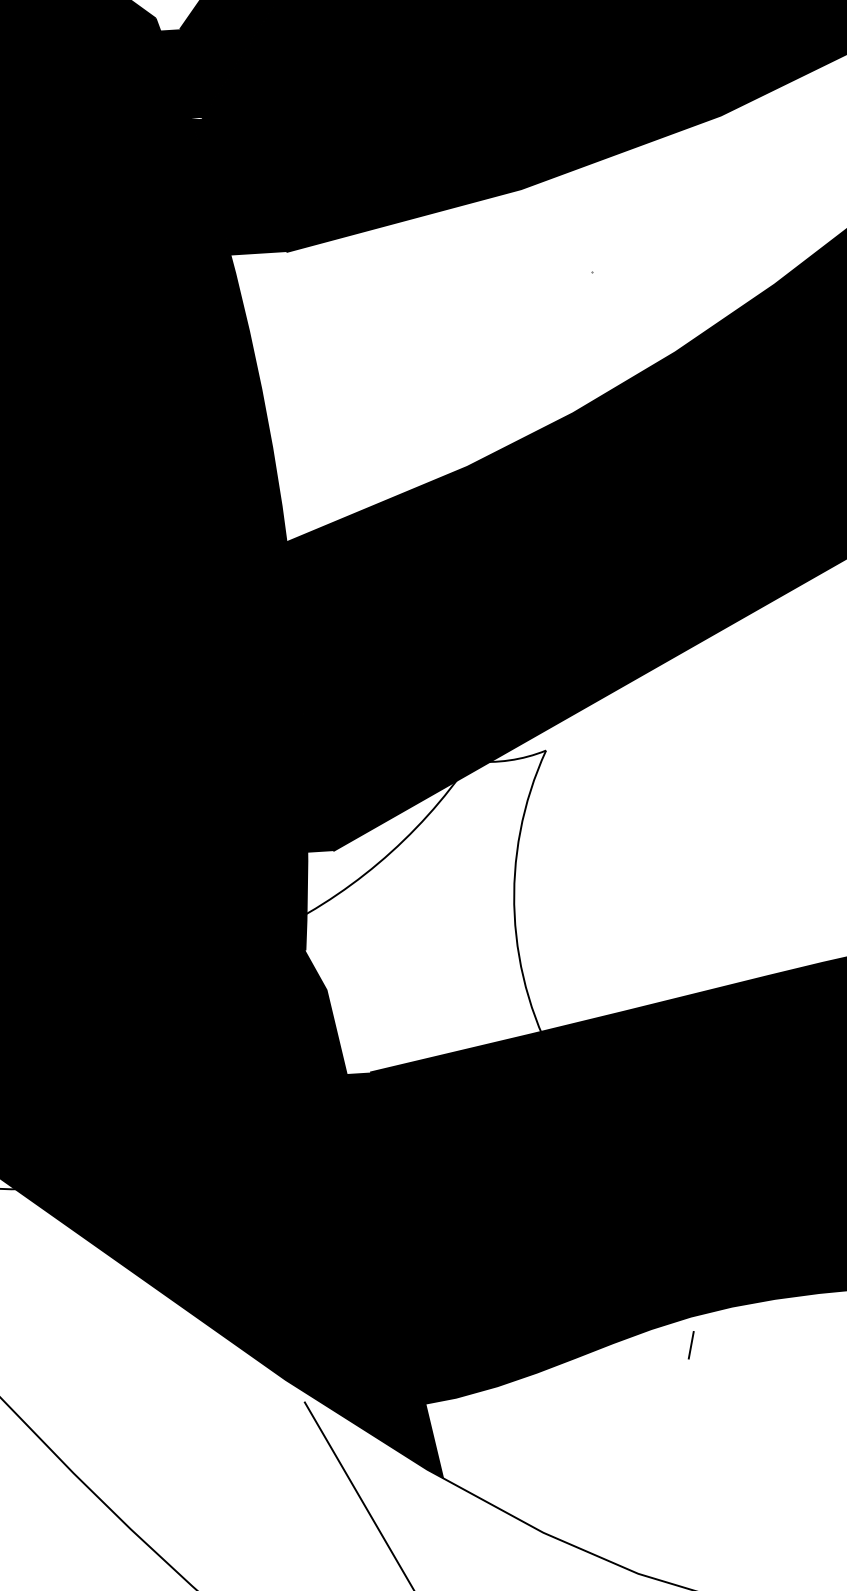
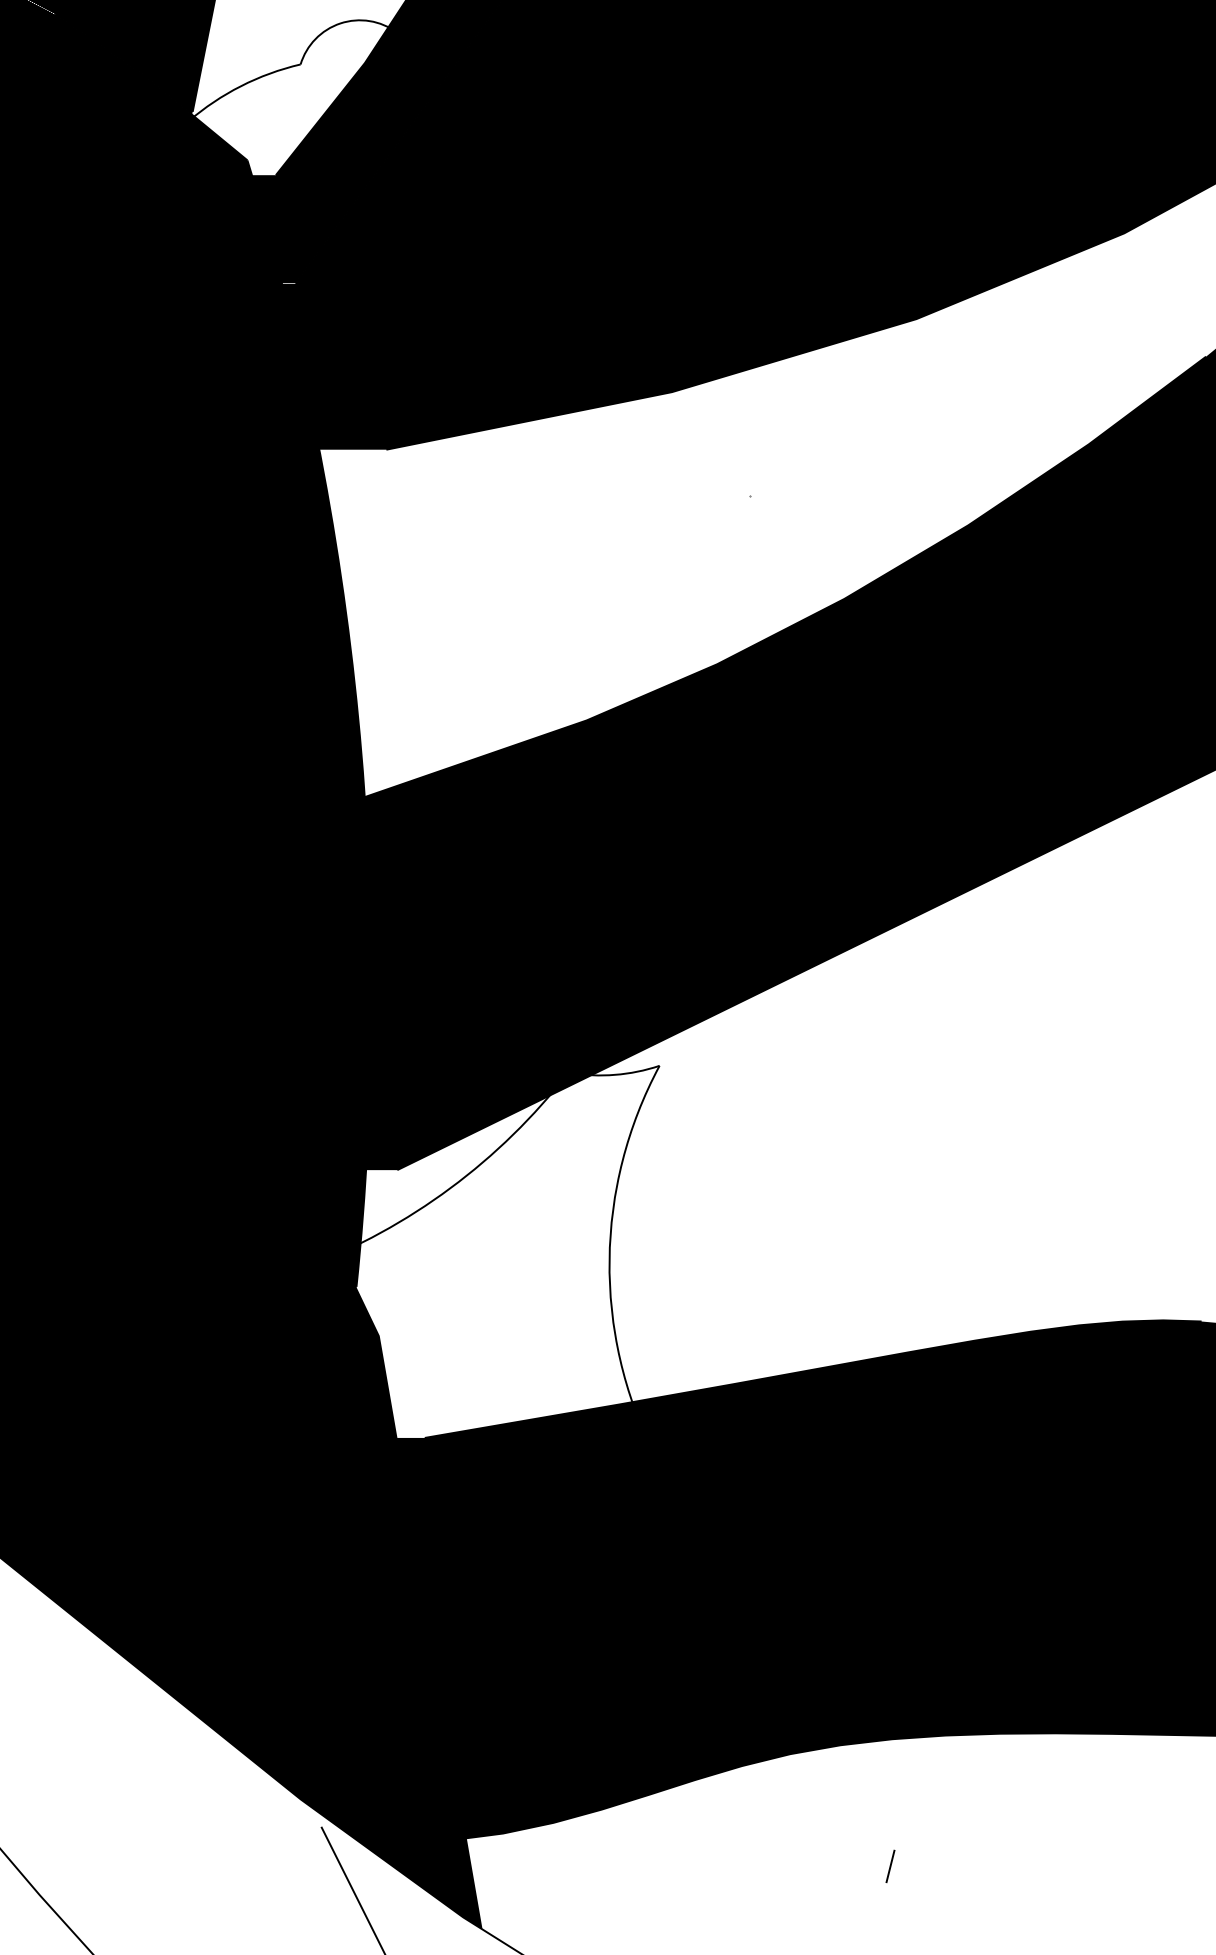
line: (691, 1344) -> (890, 1865), moved

